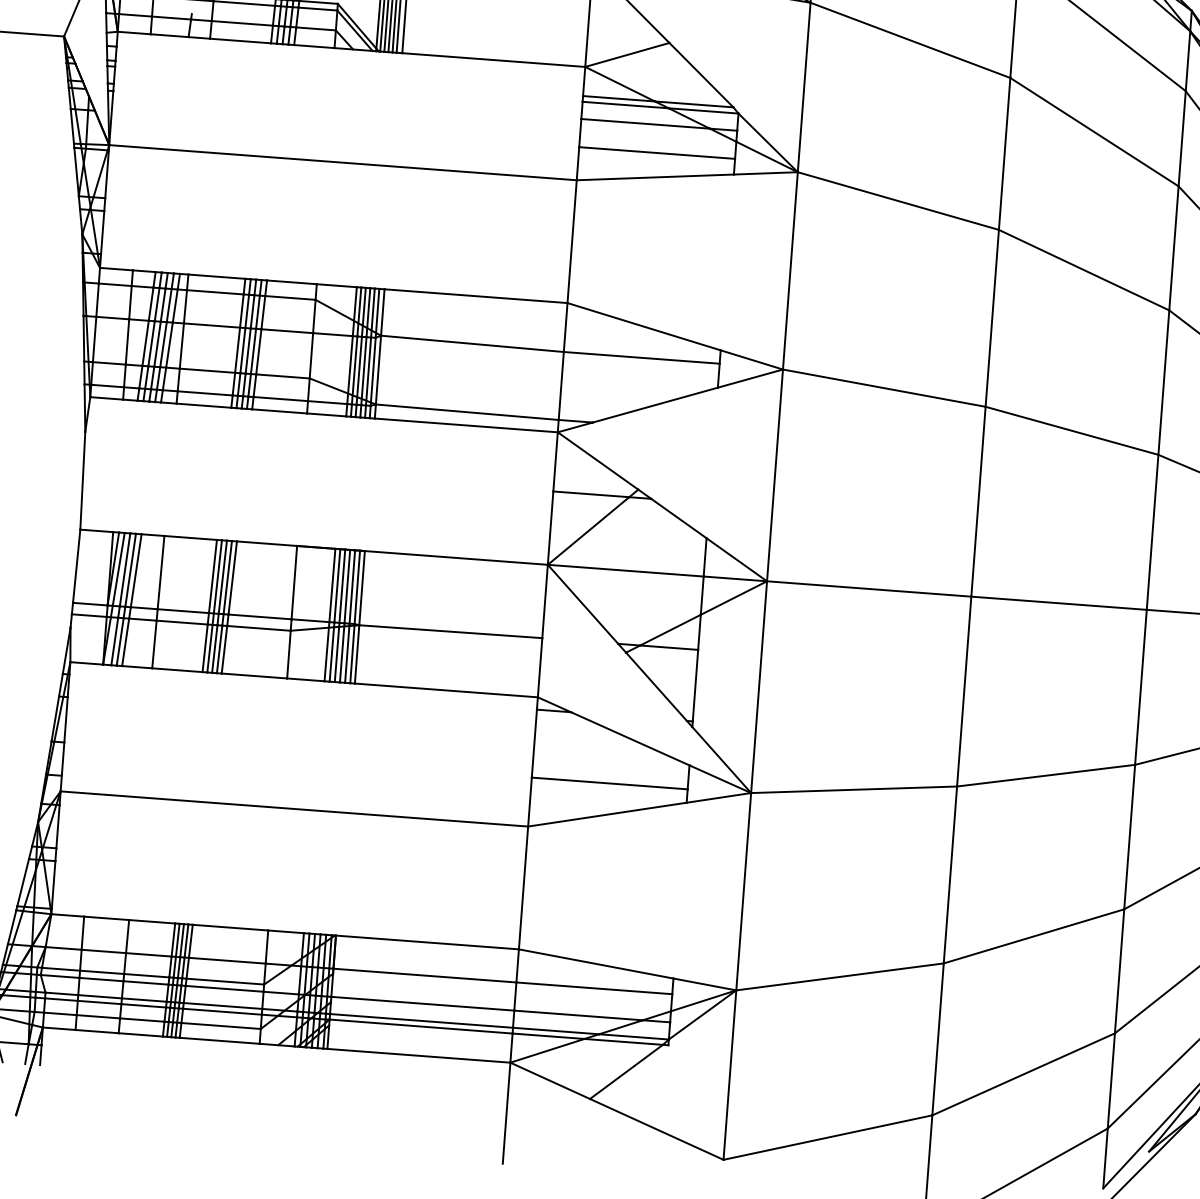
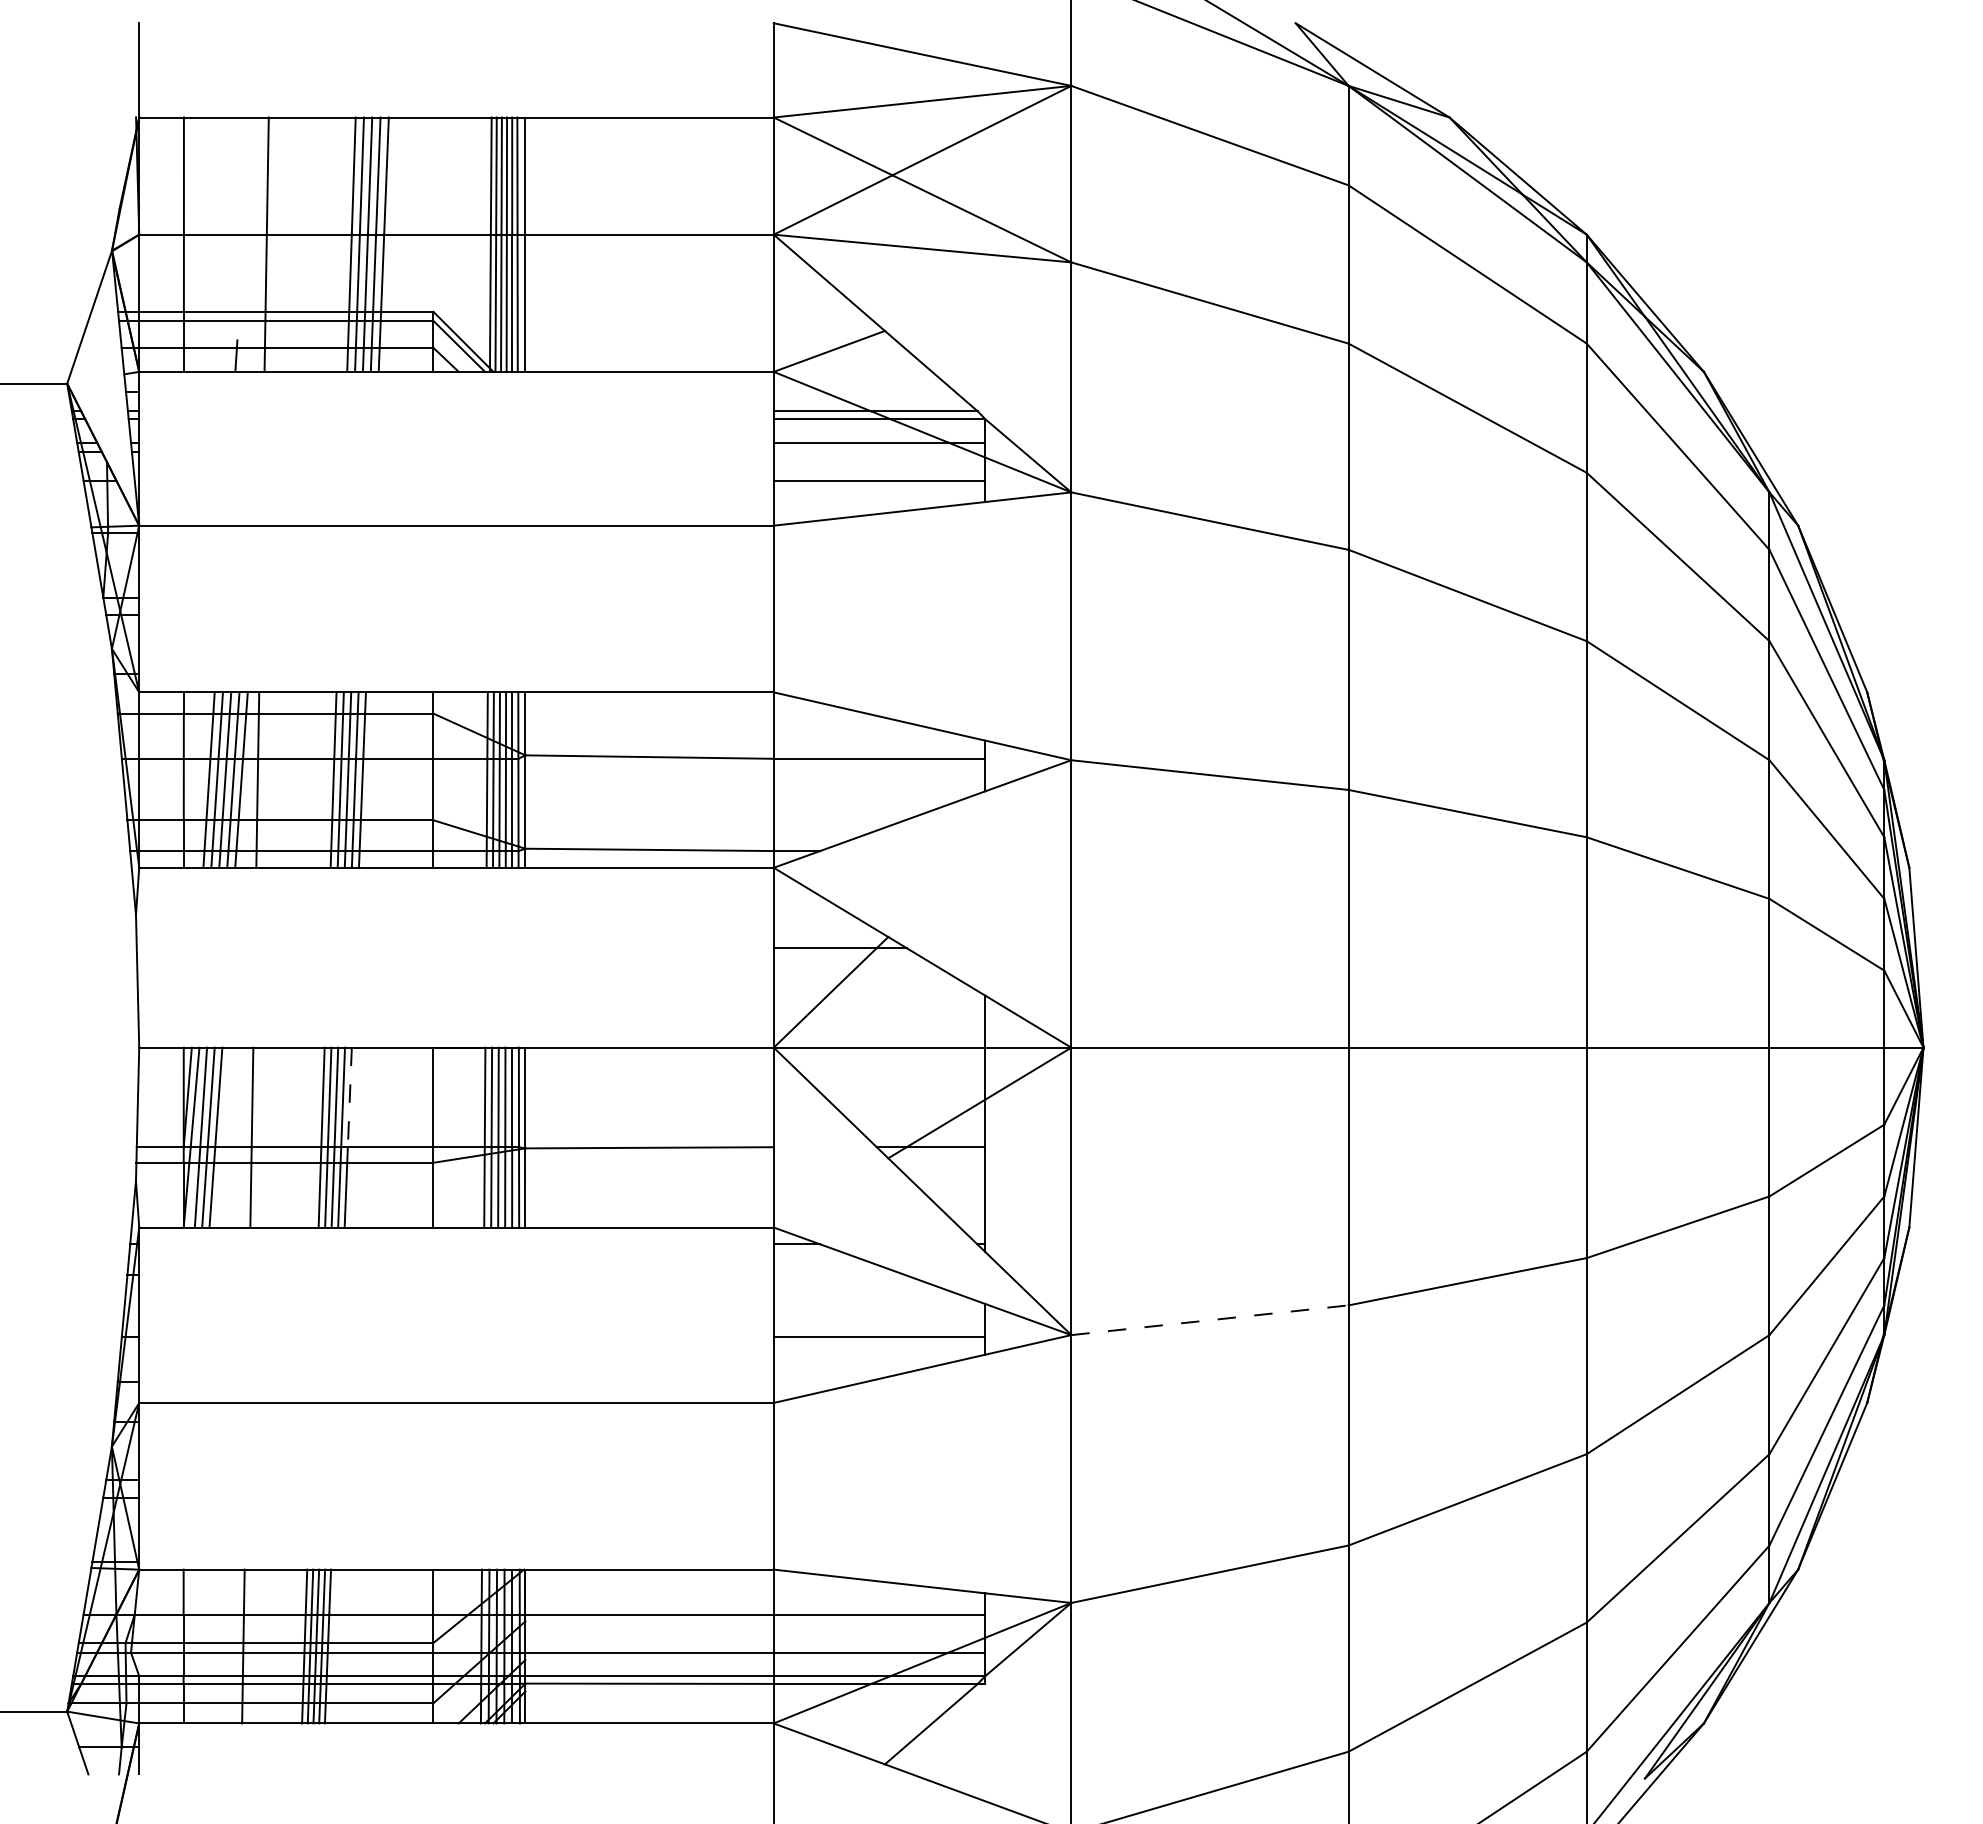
line: (232, 578) -> (349, 1097), solid -> dashed
line: (854, 790) -> (1210, 1320), solid -> dashed

